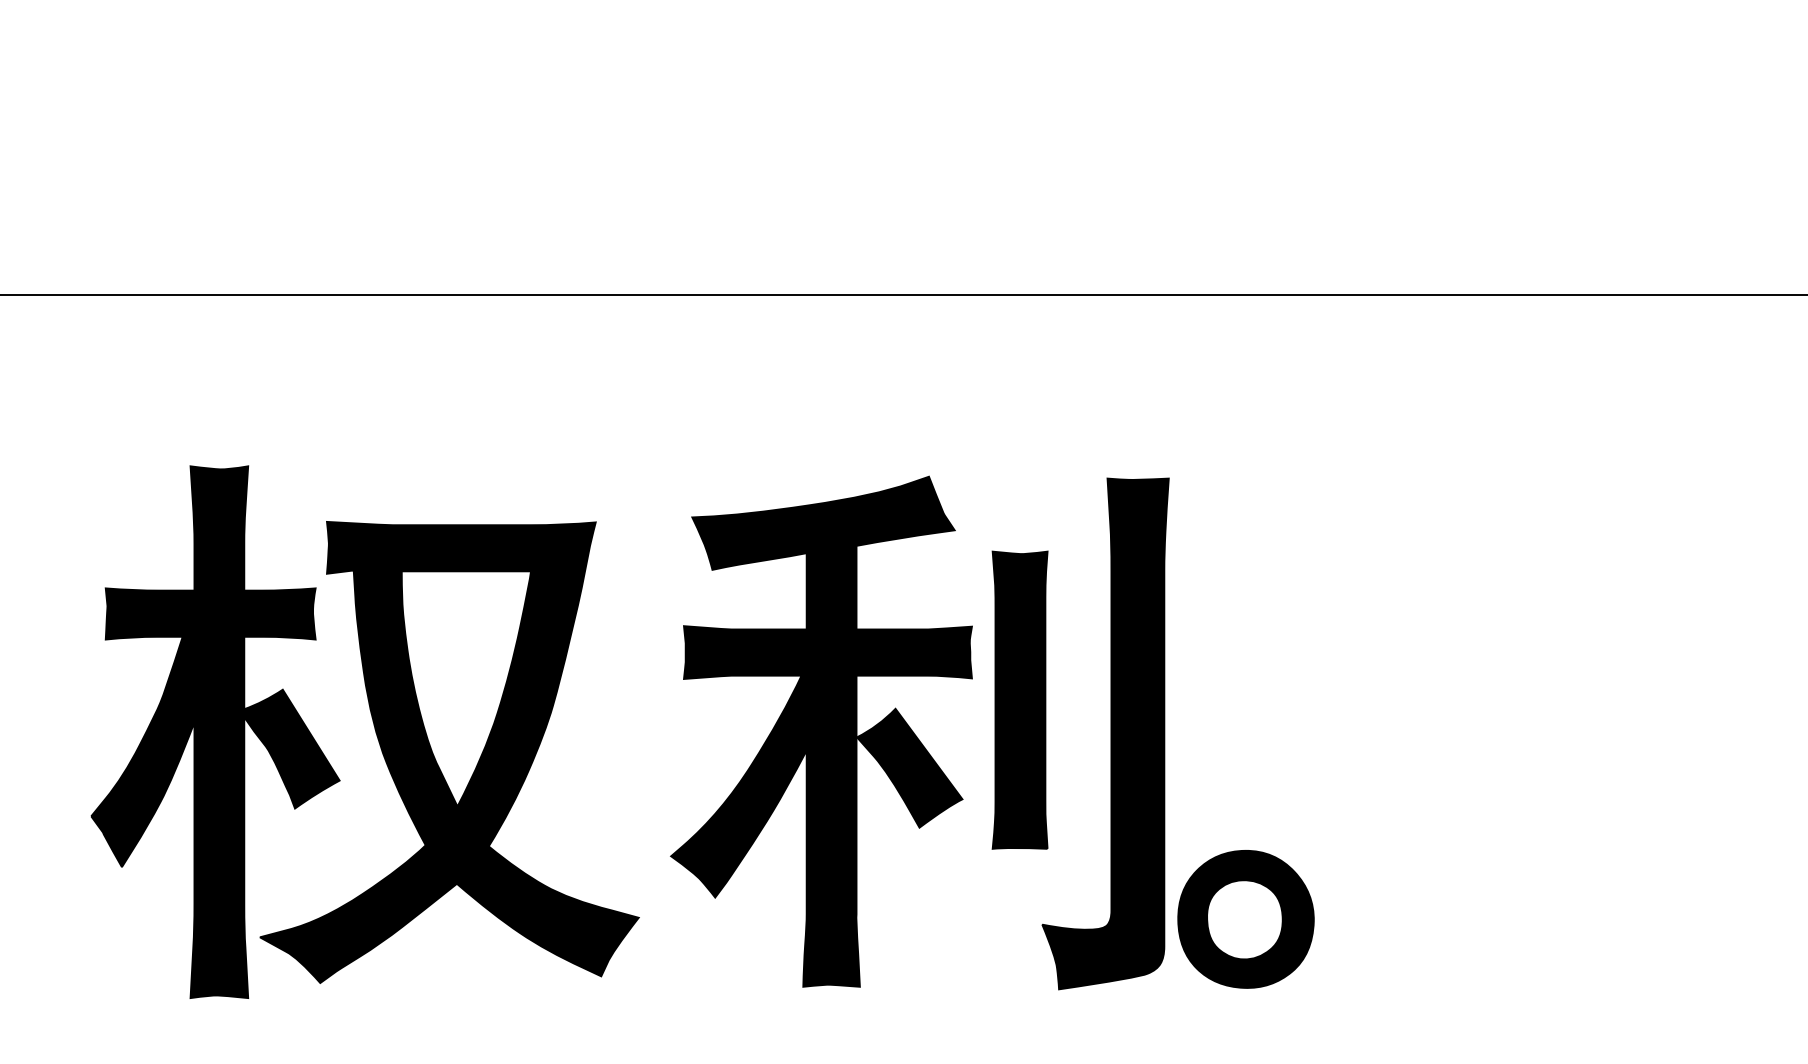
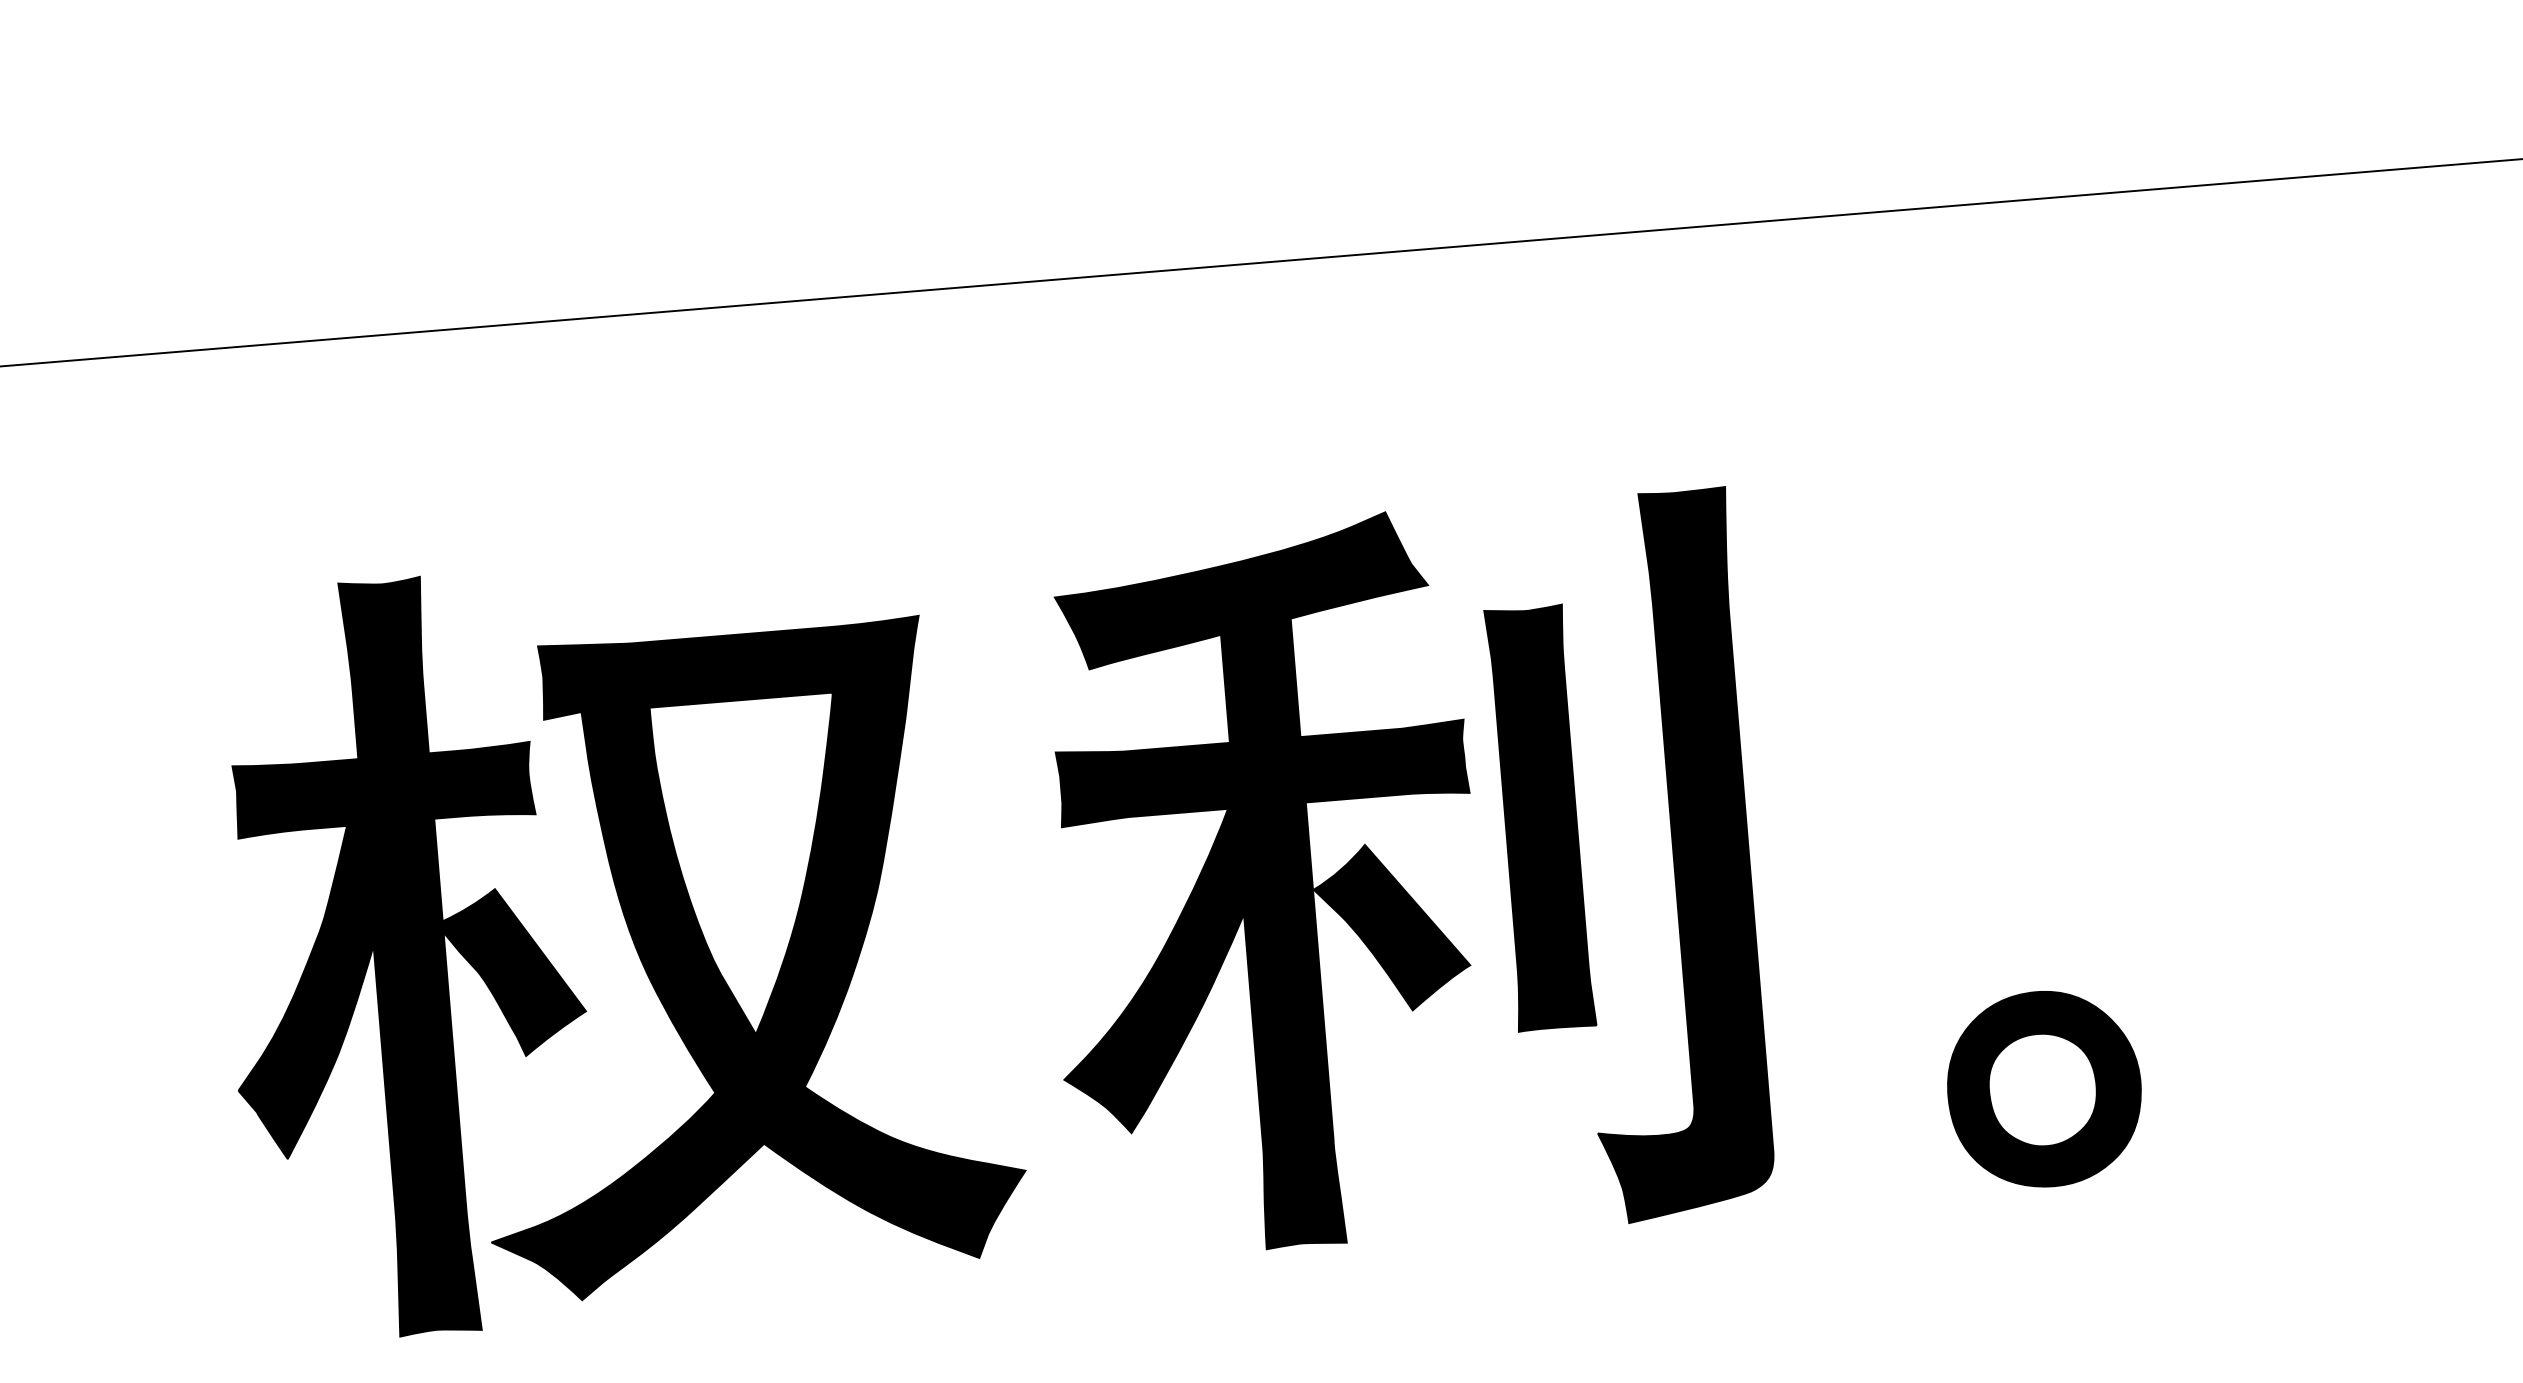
part: (1245, 919) -> (2043, 1089), moved

